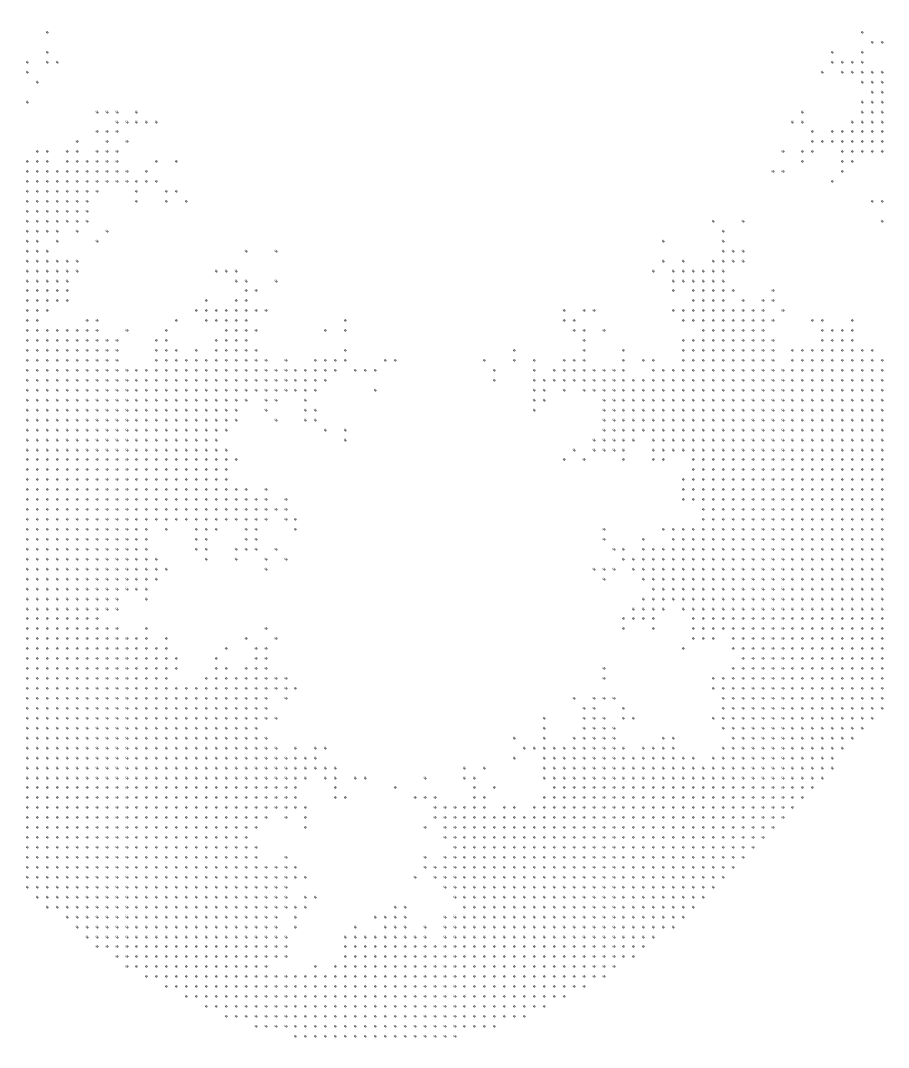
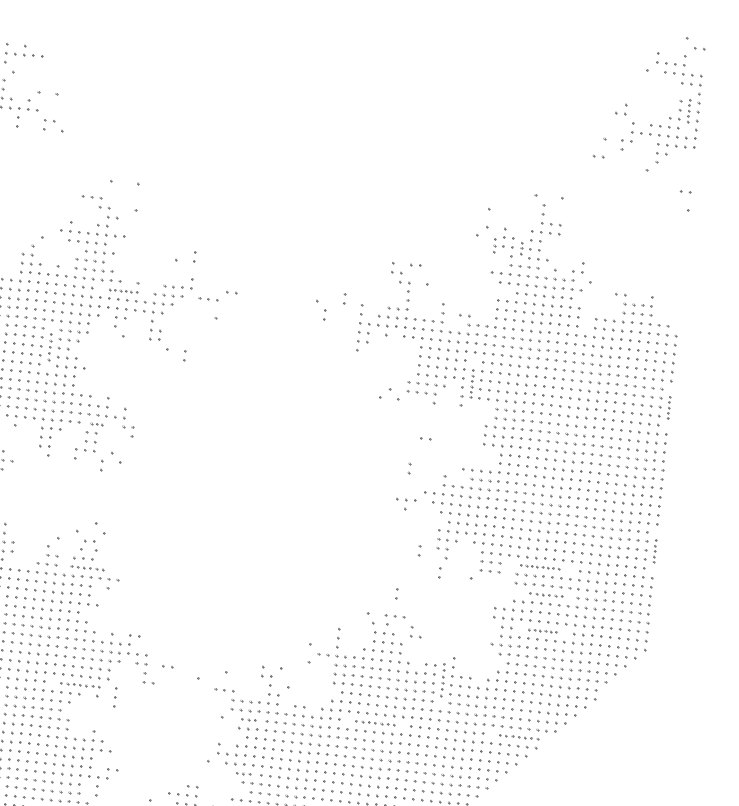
part: (872, 111) -> (689, 110), size x0.6
part: (673, 280) -> (494, 245), size x0.7
part: (703, 280) -> (521, 248), size x0.6
part: (270, 370) -> (123, 291), size x0.6
part: (663, 434) -> (472, 383), size x0.6
part: (196, 439) -> (50, 346), size x0.7
part: (882, 439) -> (669, 407), size x0.6
part: (256, 519) -> (97, 424), size x0.6
part: (618, 549) -> (425, 439), moved
part: (882, 598) -> (655, 551), size x0.6
part: (633, 613) -> (439, 572), moved
part: (757, 628) -> (539, 567), size x0.6
part: (260, 658) -> (88, 550), size x1.6
part: (767, 658) -> (546, 594), size x0.7
part: (261, 678) -> (87, 568), size x0.7
part: (767, 698) -> (542, 631), size x0.6
part: (588, 708) -> (380, 624), size x1.6
part: (663, 762) -> (443, 679), size x0.7
part: (265, 807) -> (79, 685), size x0.7
part: (593, 817) -> (375, 723), size x0.7
part: (753, 817) -> (519, 737), size x0.7
part: (454, 827) -> (248, 719), size x0.7
part: (454, 887) -> (243, 773), size x0.7

